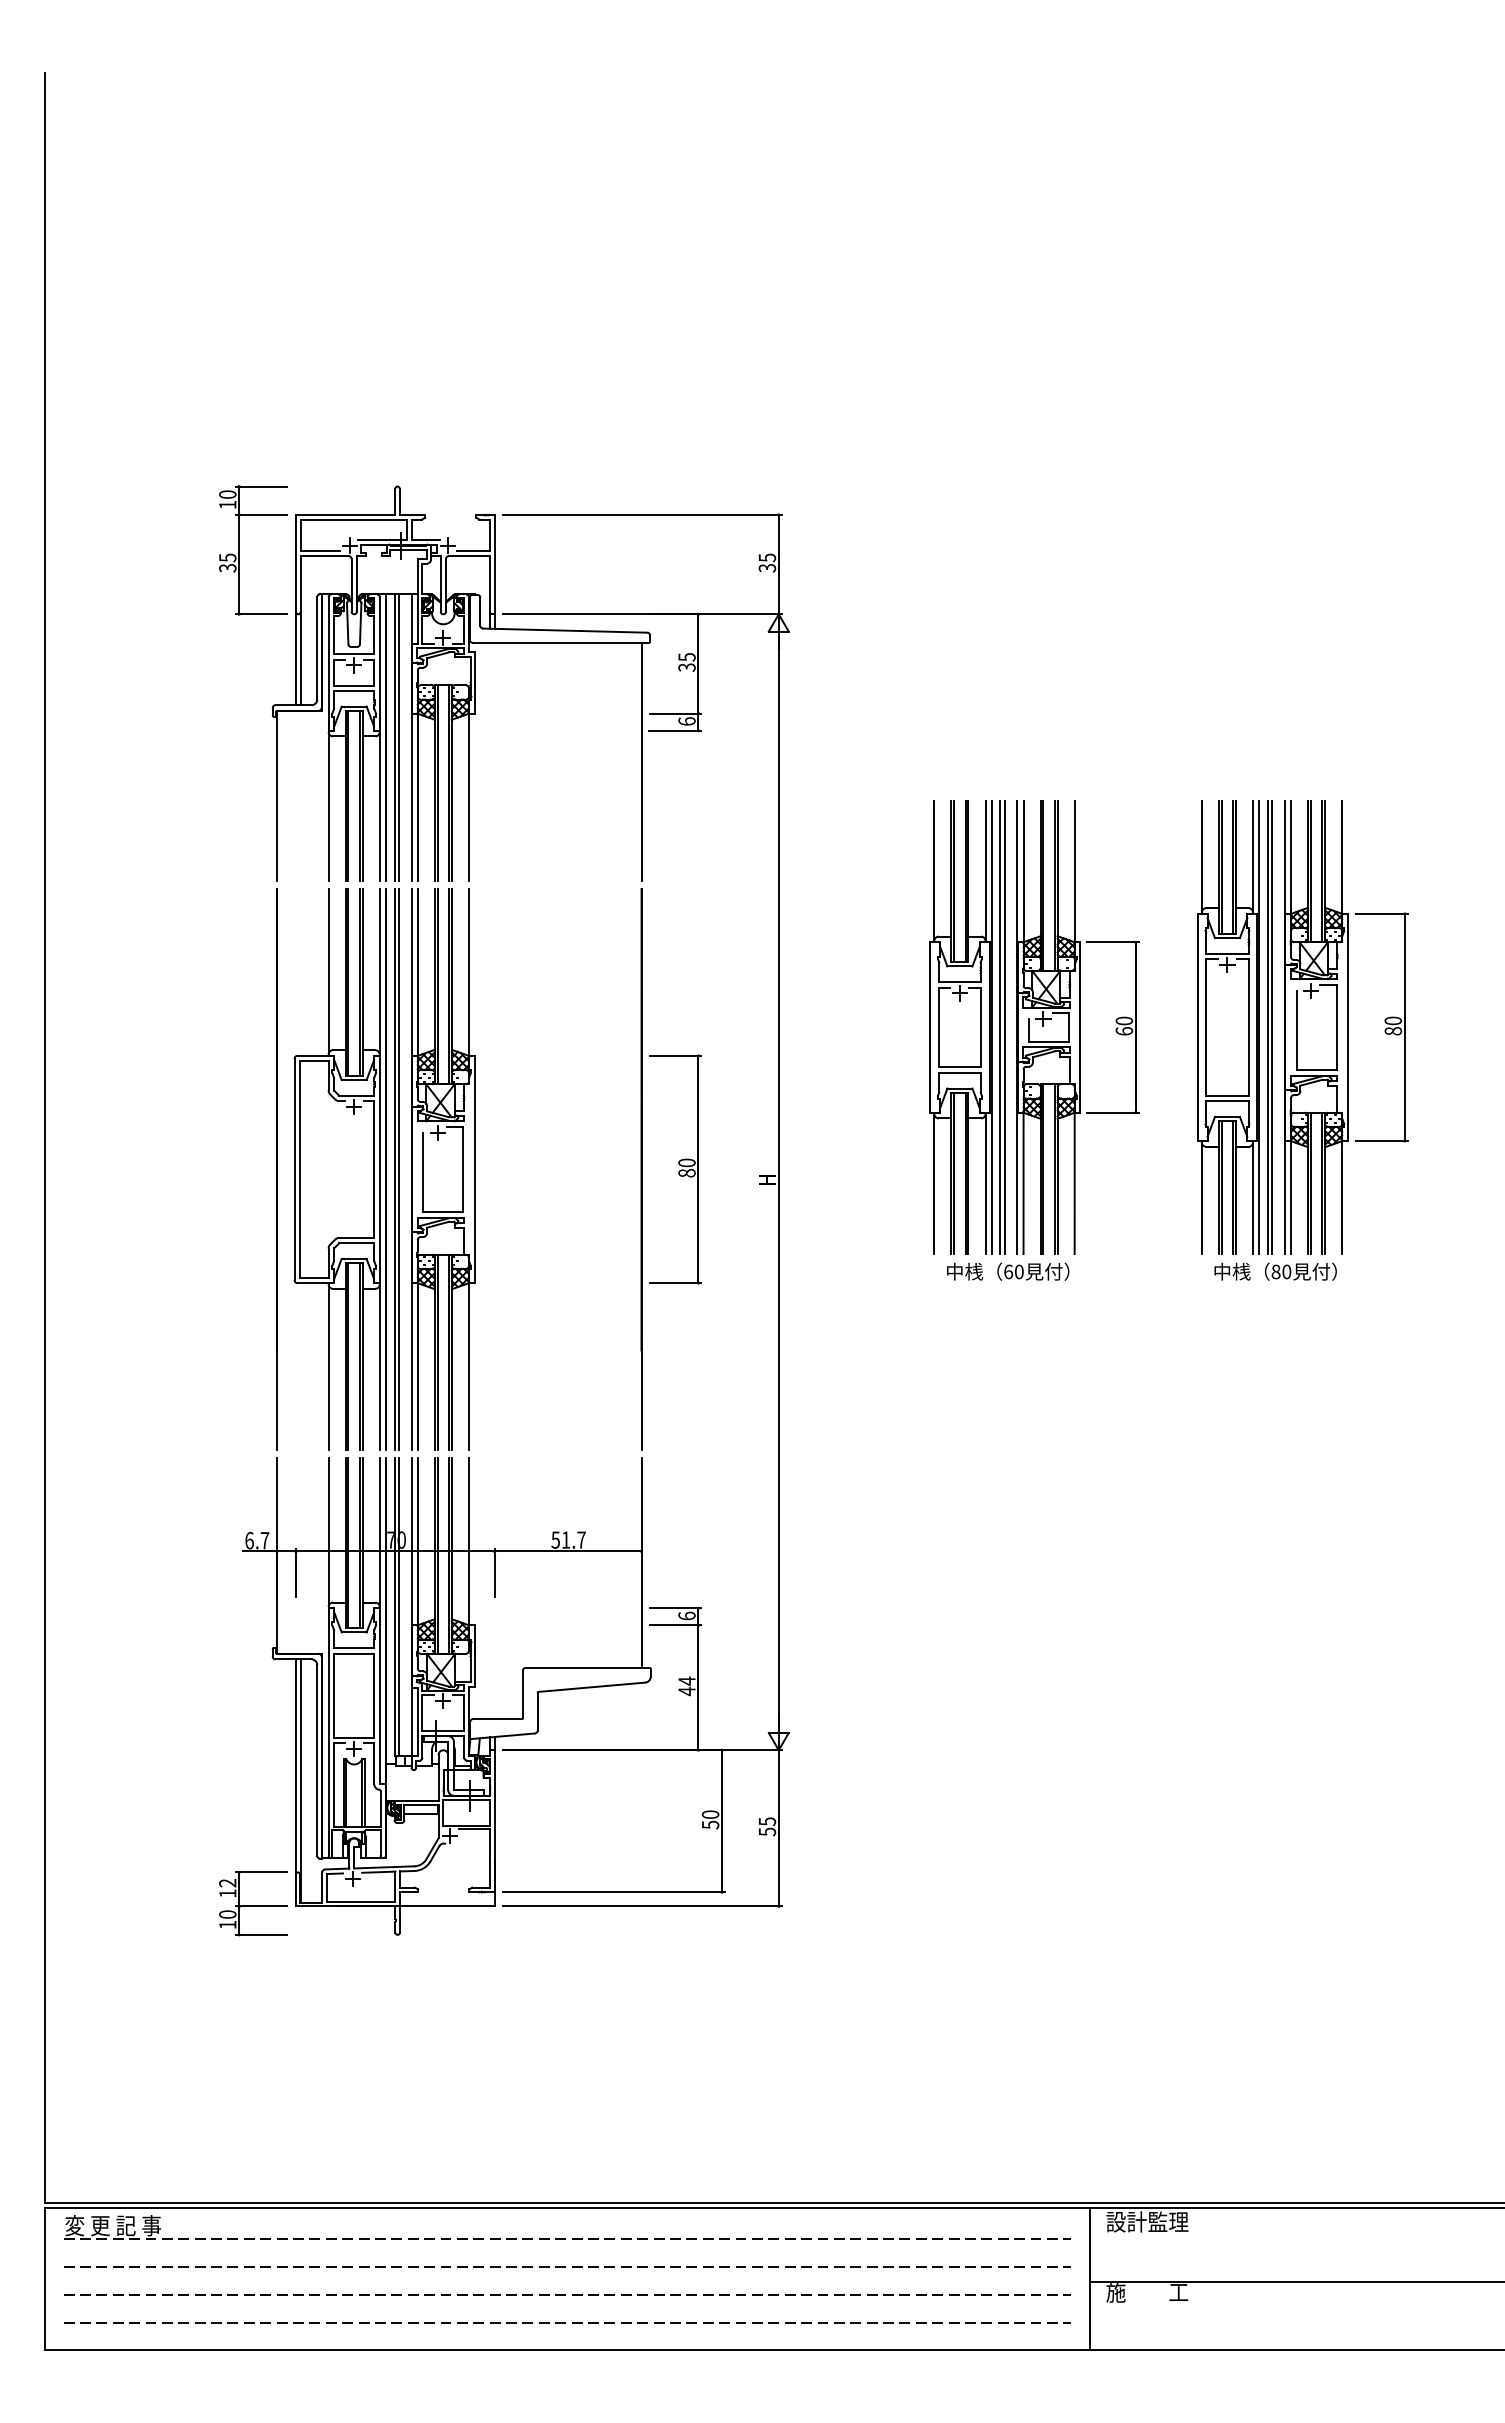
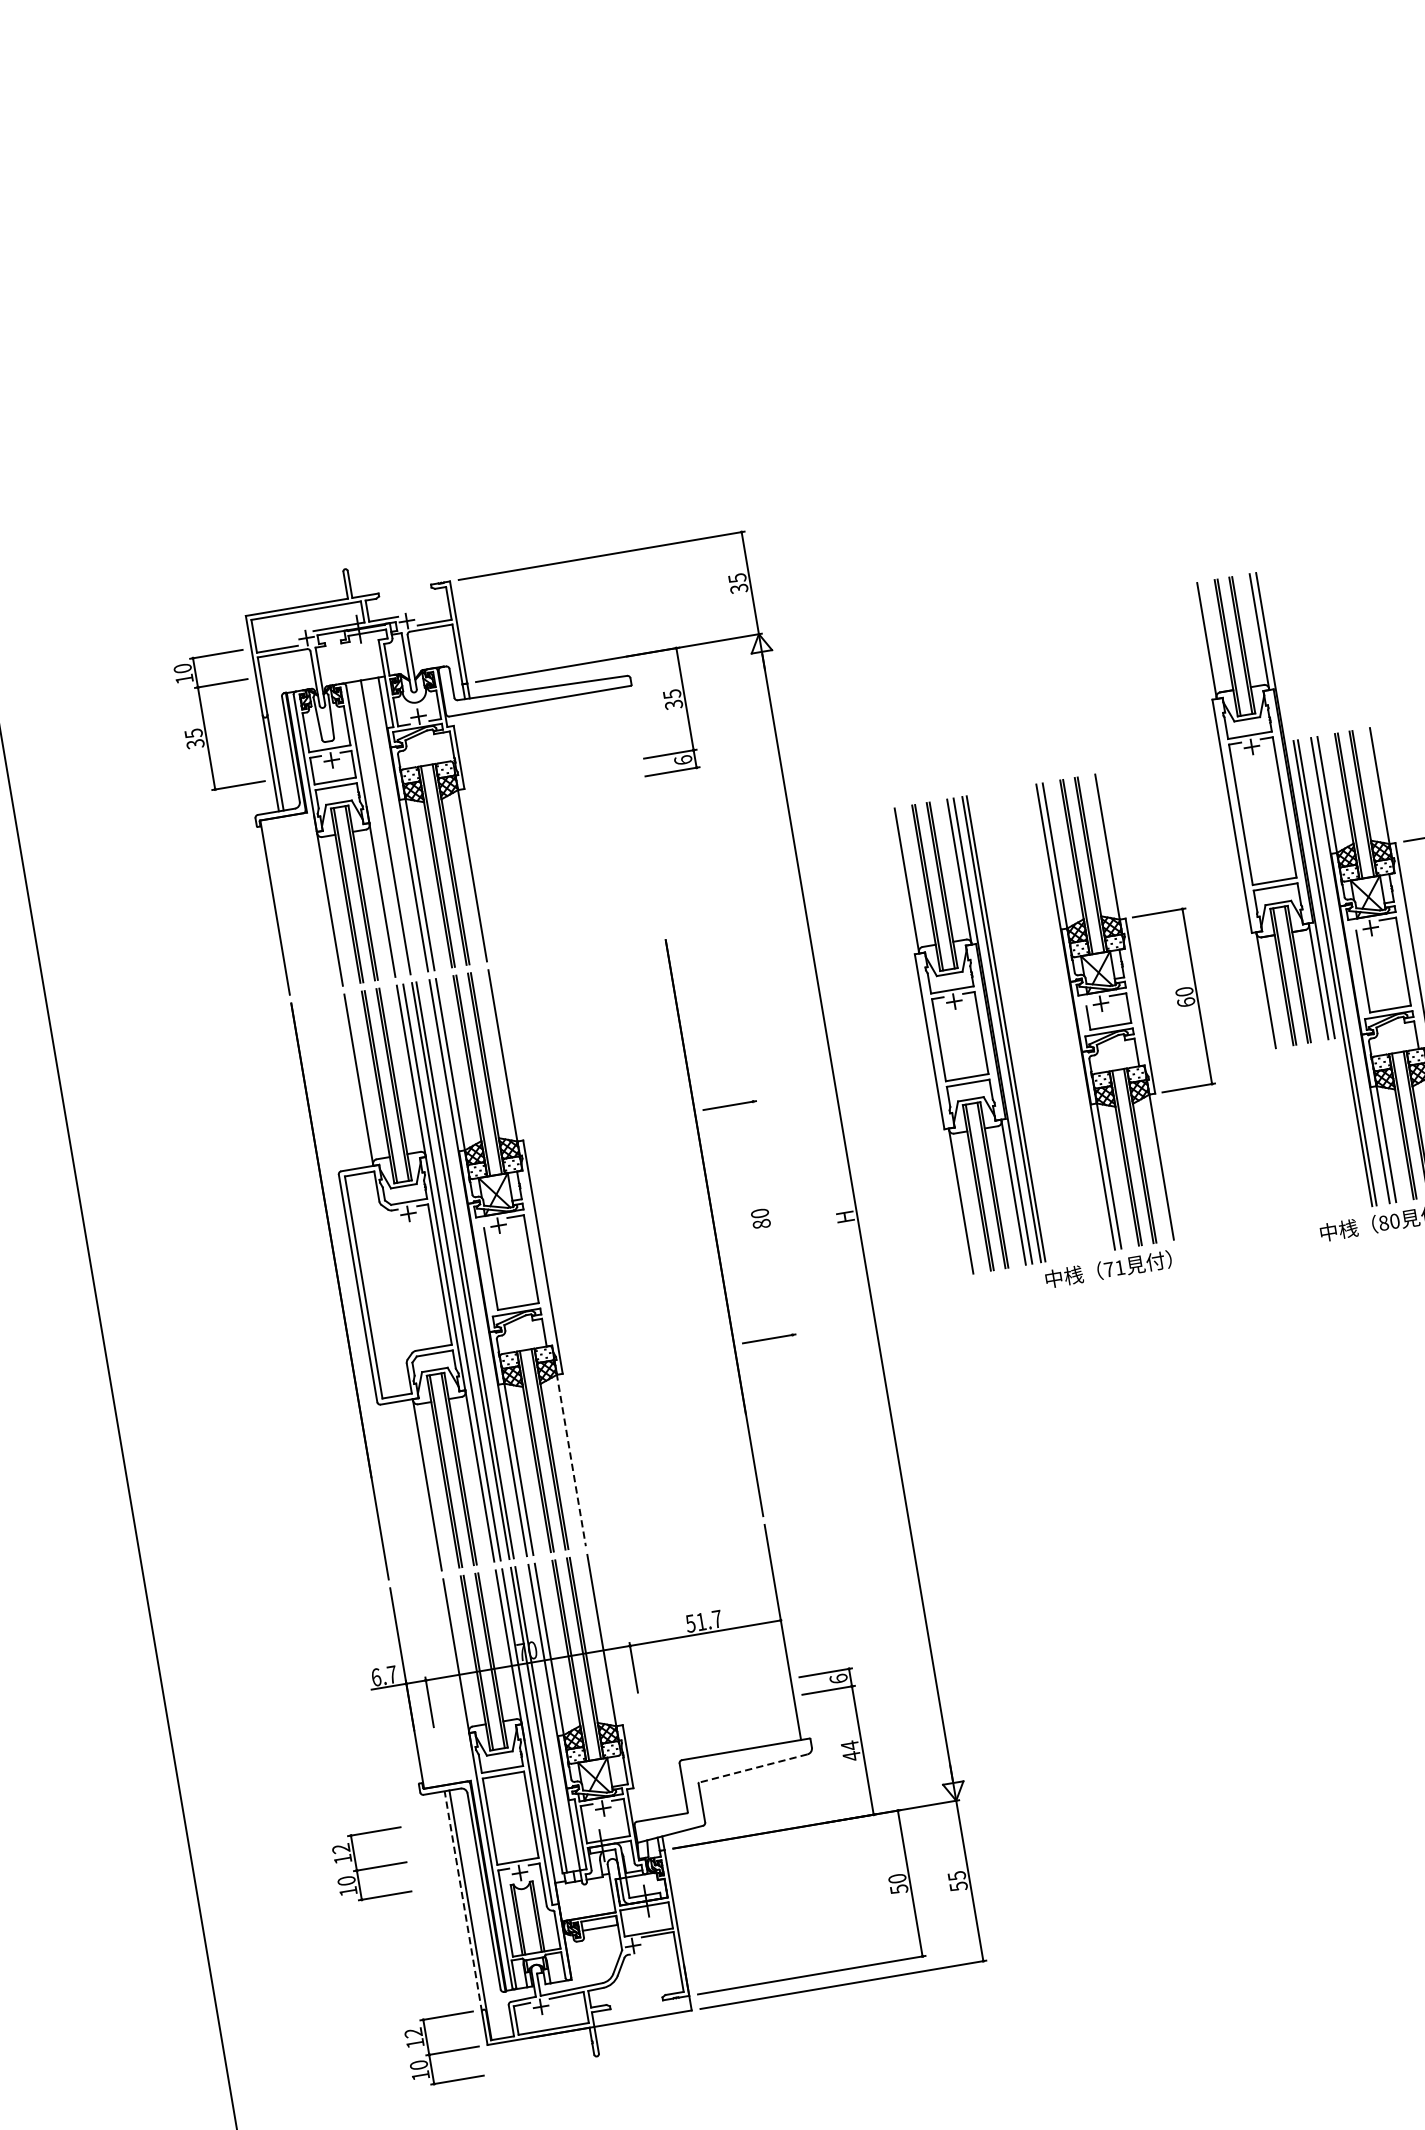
part: (239, 550) -> (204, 723), moved
line: (386, 737) -> (377, 828), removed
line: (398, 737) -> (389, 826), removed
line: (641, 761) -> (643, 809), removed
part: (967, 1027) -> (968, 1035), moved
part: (1228, 1027) -> (1263, 810), moved
line: (698, 1169) -> (772, 1218), removed
text: (1013, 1271) -> (1114, 1268), 60 -> 71
line: (468, 1366) -> (570, 1460), solid -> dashed
line: (591, 1687) -> (753, 1768), solid -> dashed
part: (214, 1717) -> (371, 1865), added
line: (295, 1766) -> (462, 1901), solid -> dashed

